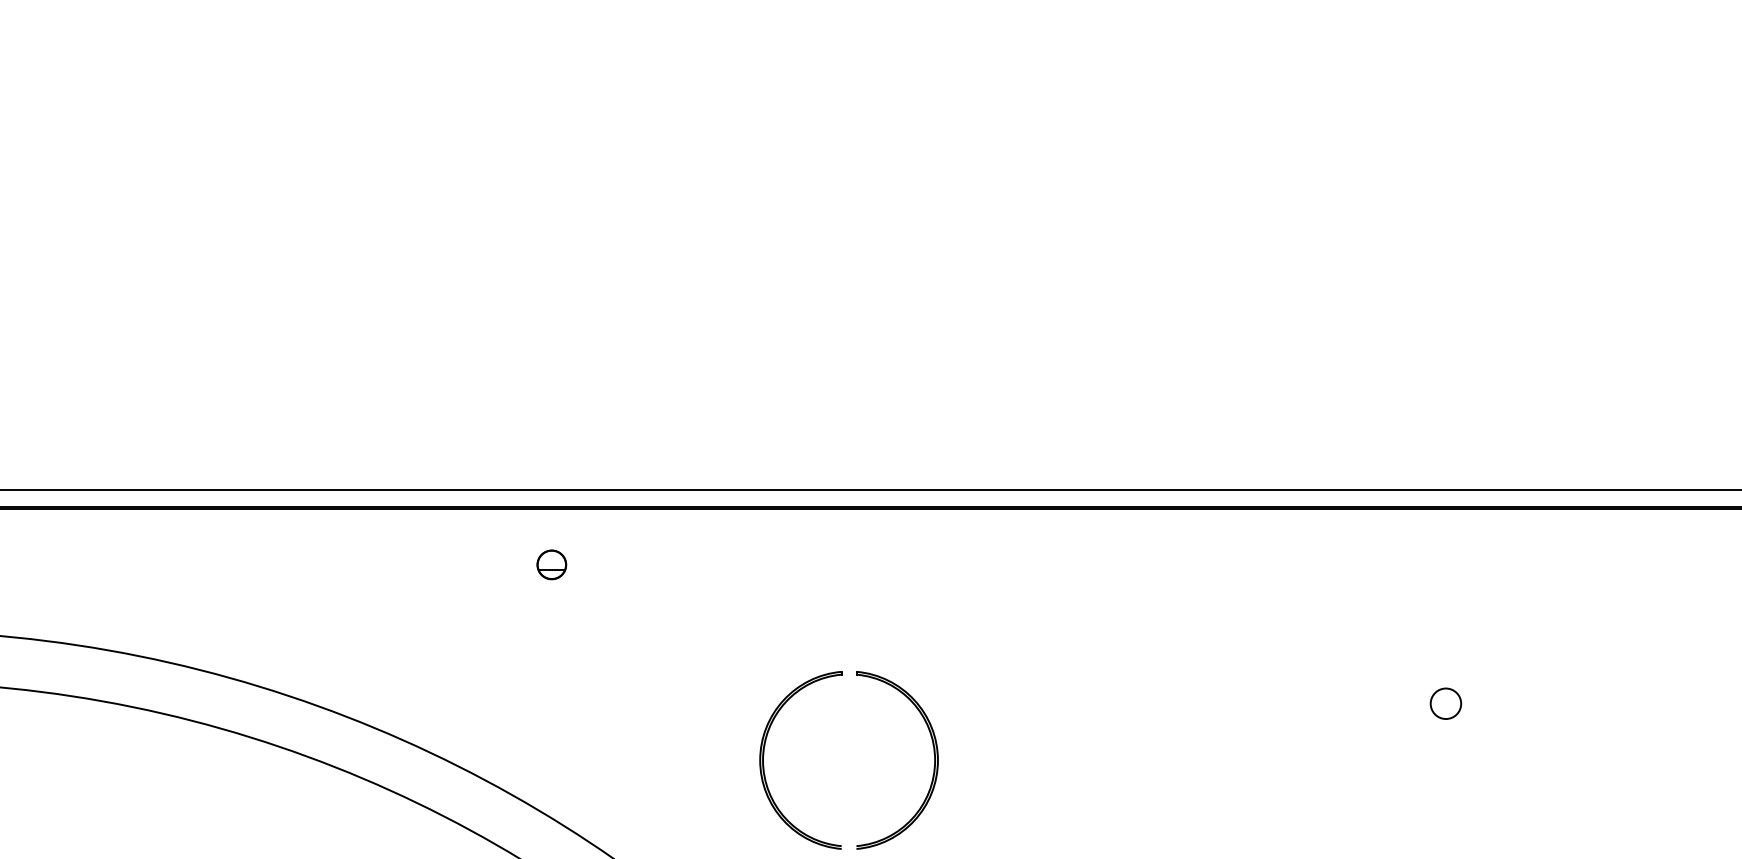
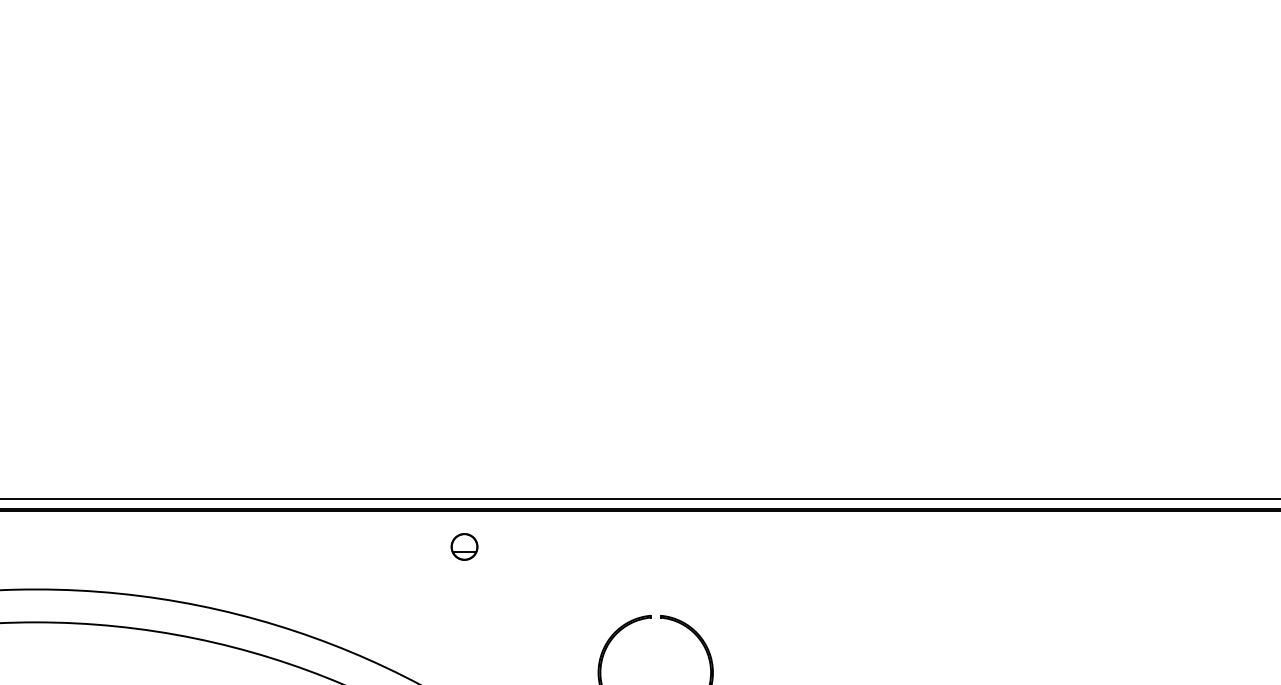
part: (551, 564) -> (464, 546), size x1.4
circle: (1445, 702) -> (1039, 635), removed

